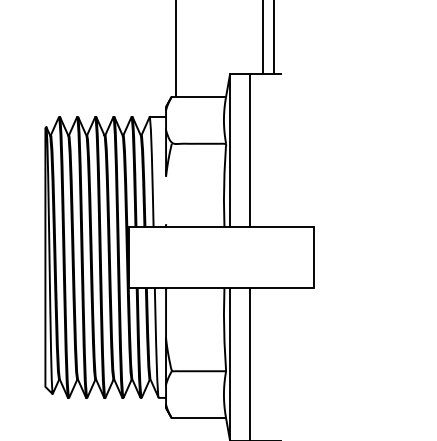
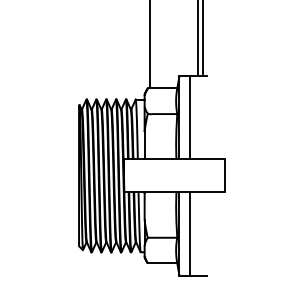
line: (165, 201) -> (144, 145), added

